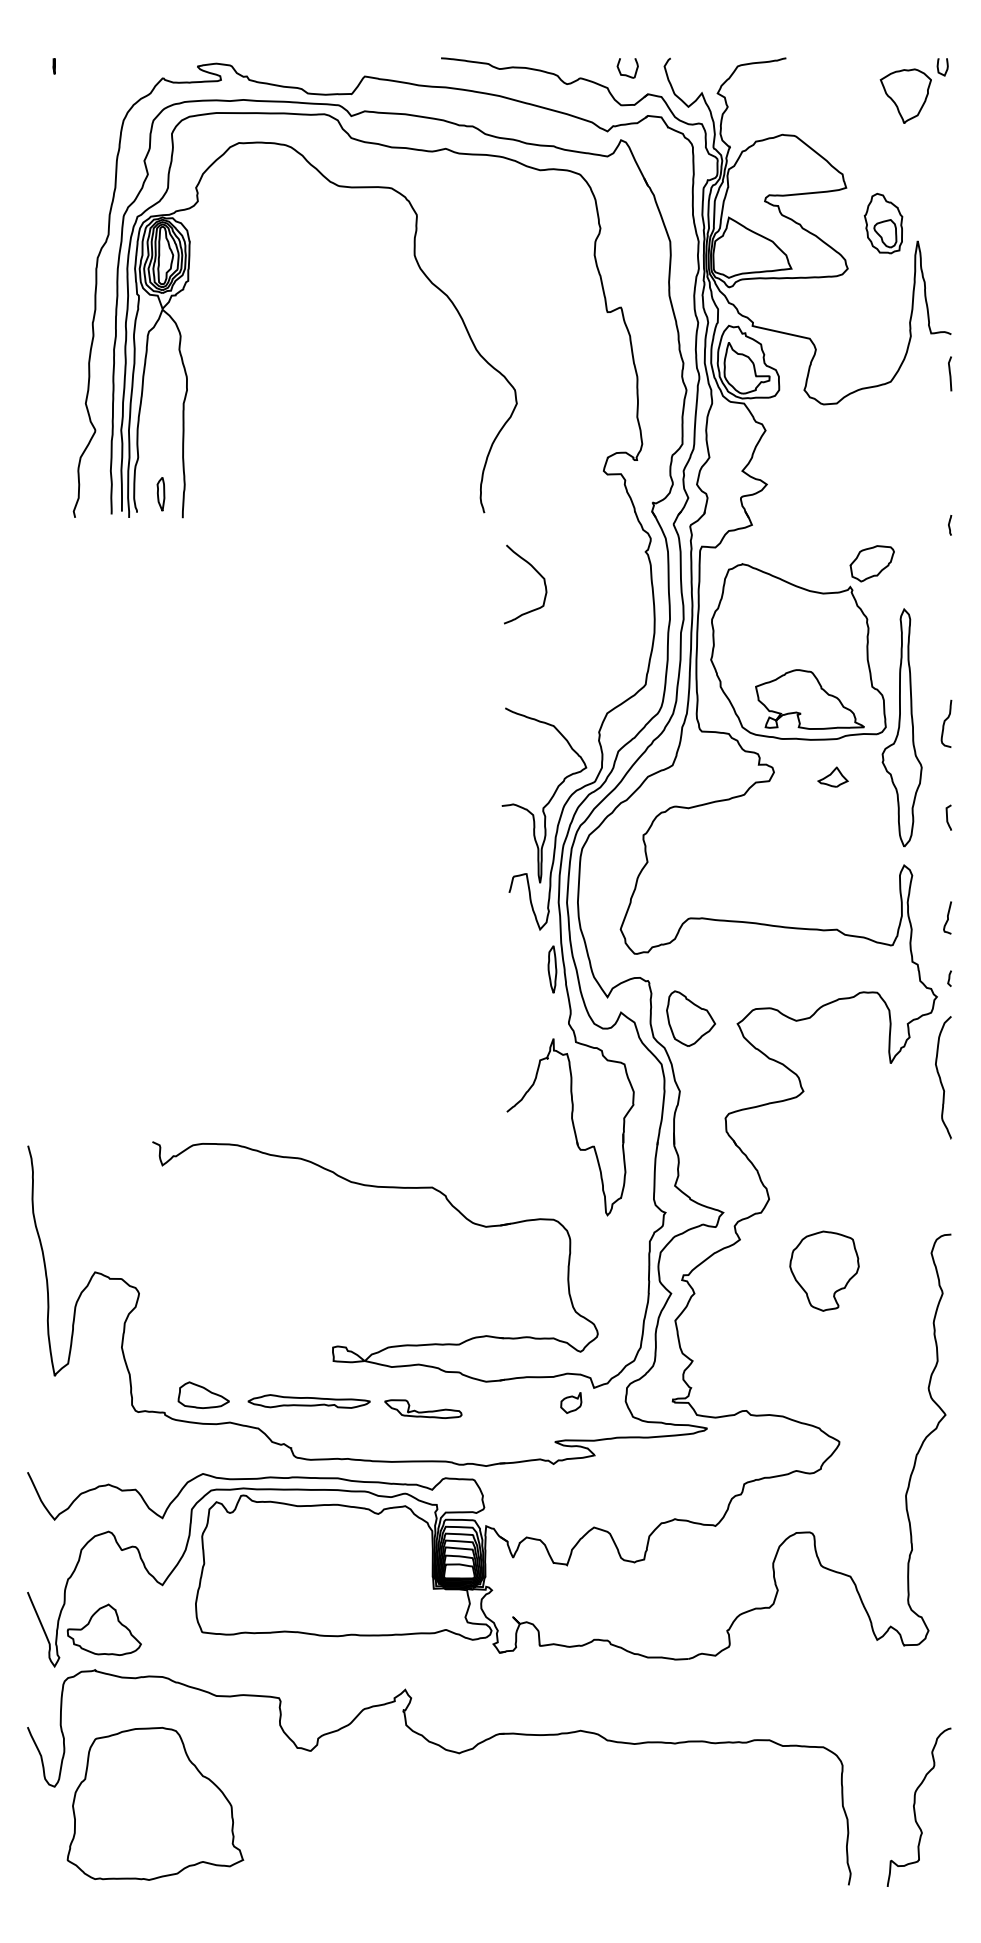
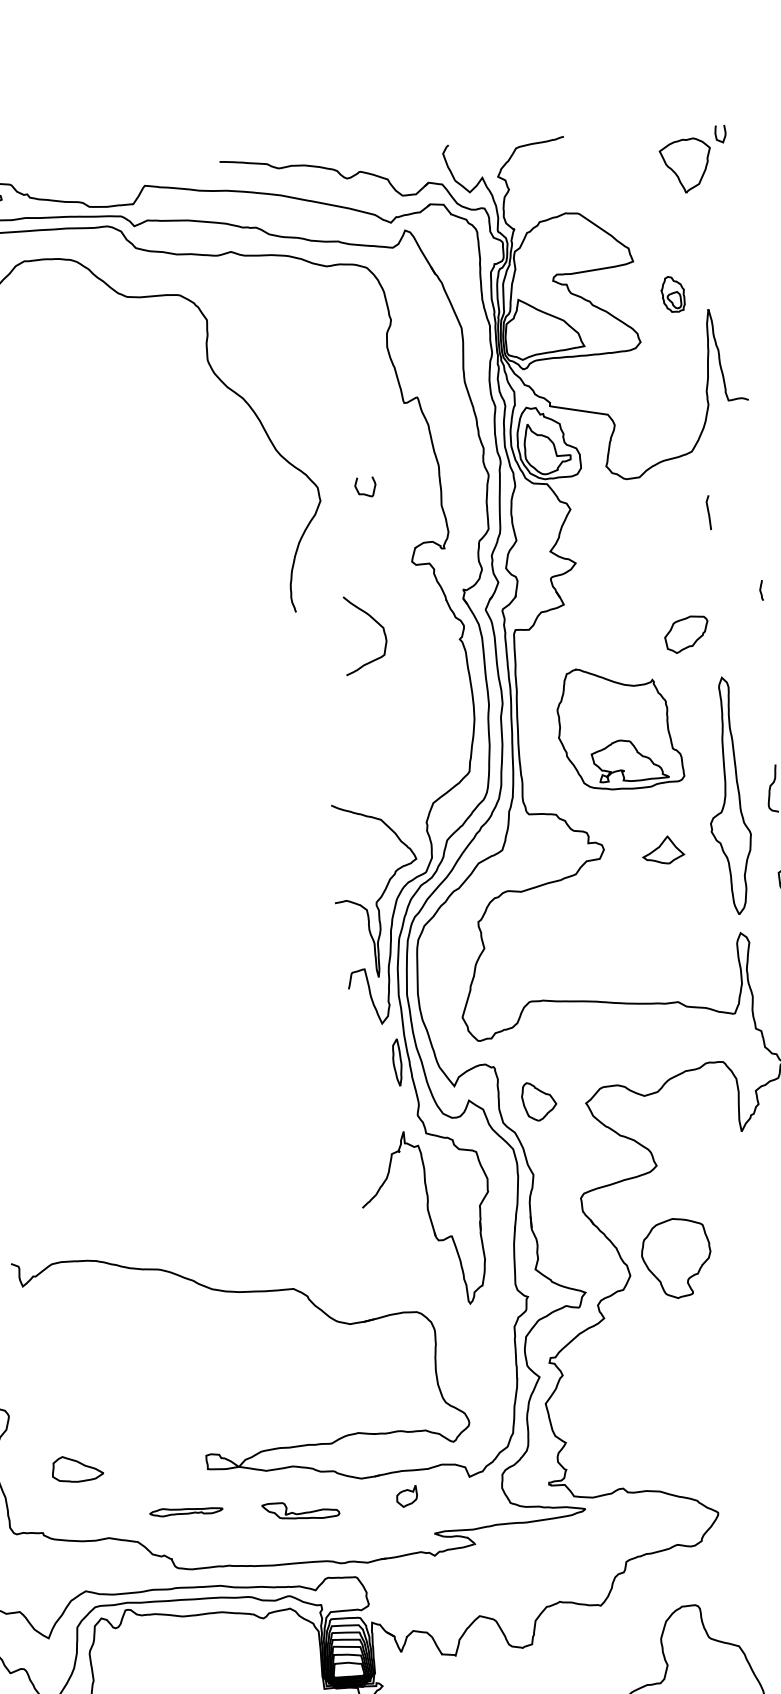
part: (626, 74) -> (364, 493), moved
part: (883, 223) -> (672, 294), size x0.6
curve: (950, 373) -> (709, 512), moved
curve: (536, 572) -> (375, 622), moved
part: (798, 651) -> (619, 727), size x0.7
part: (832, 776) -> (662, 849), size x1.4
part: (690, 1018) -> (538, 1101), size x0.7
part: (824, 1270) -> (676, 1257), moved
part: (203, 1394) -> (77, 1468), moved
part: (308, 1401) -> (185, 1511), size x0.6
part: (571, 1402) -> (407, 1496), moved

